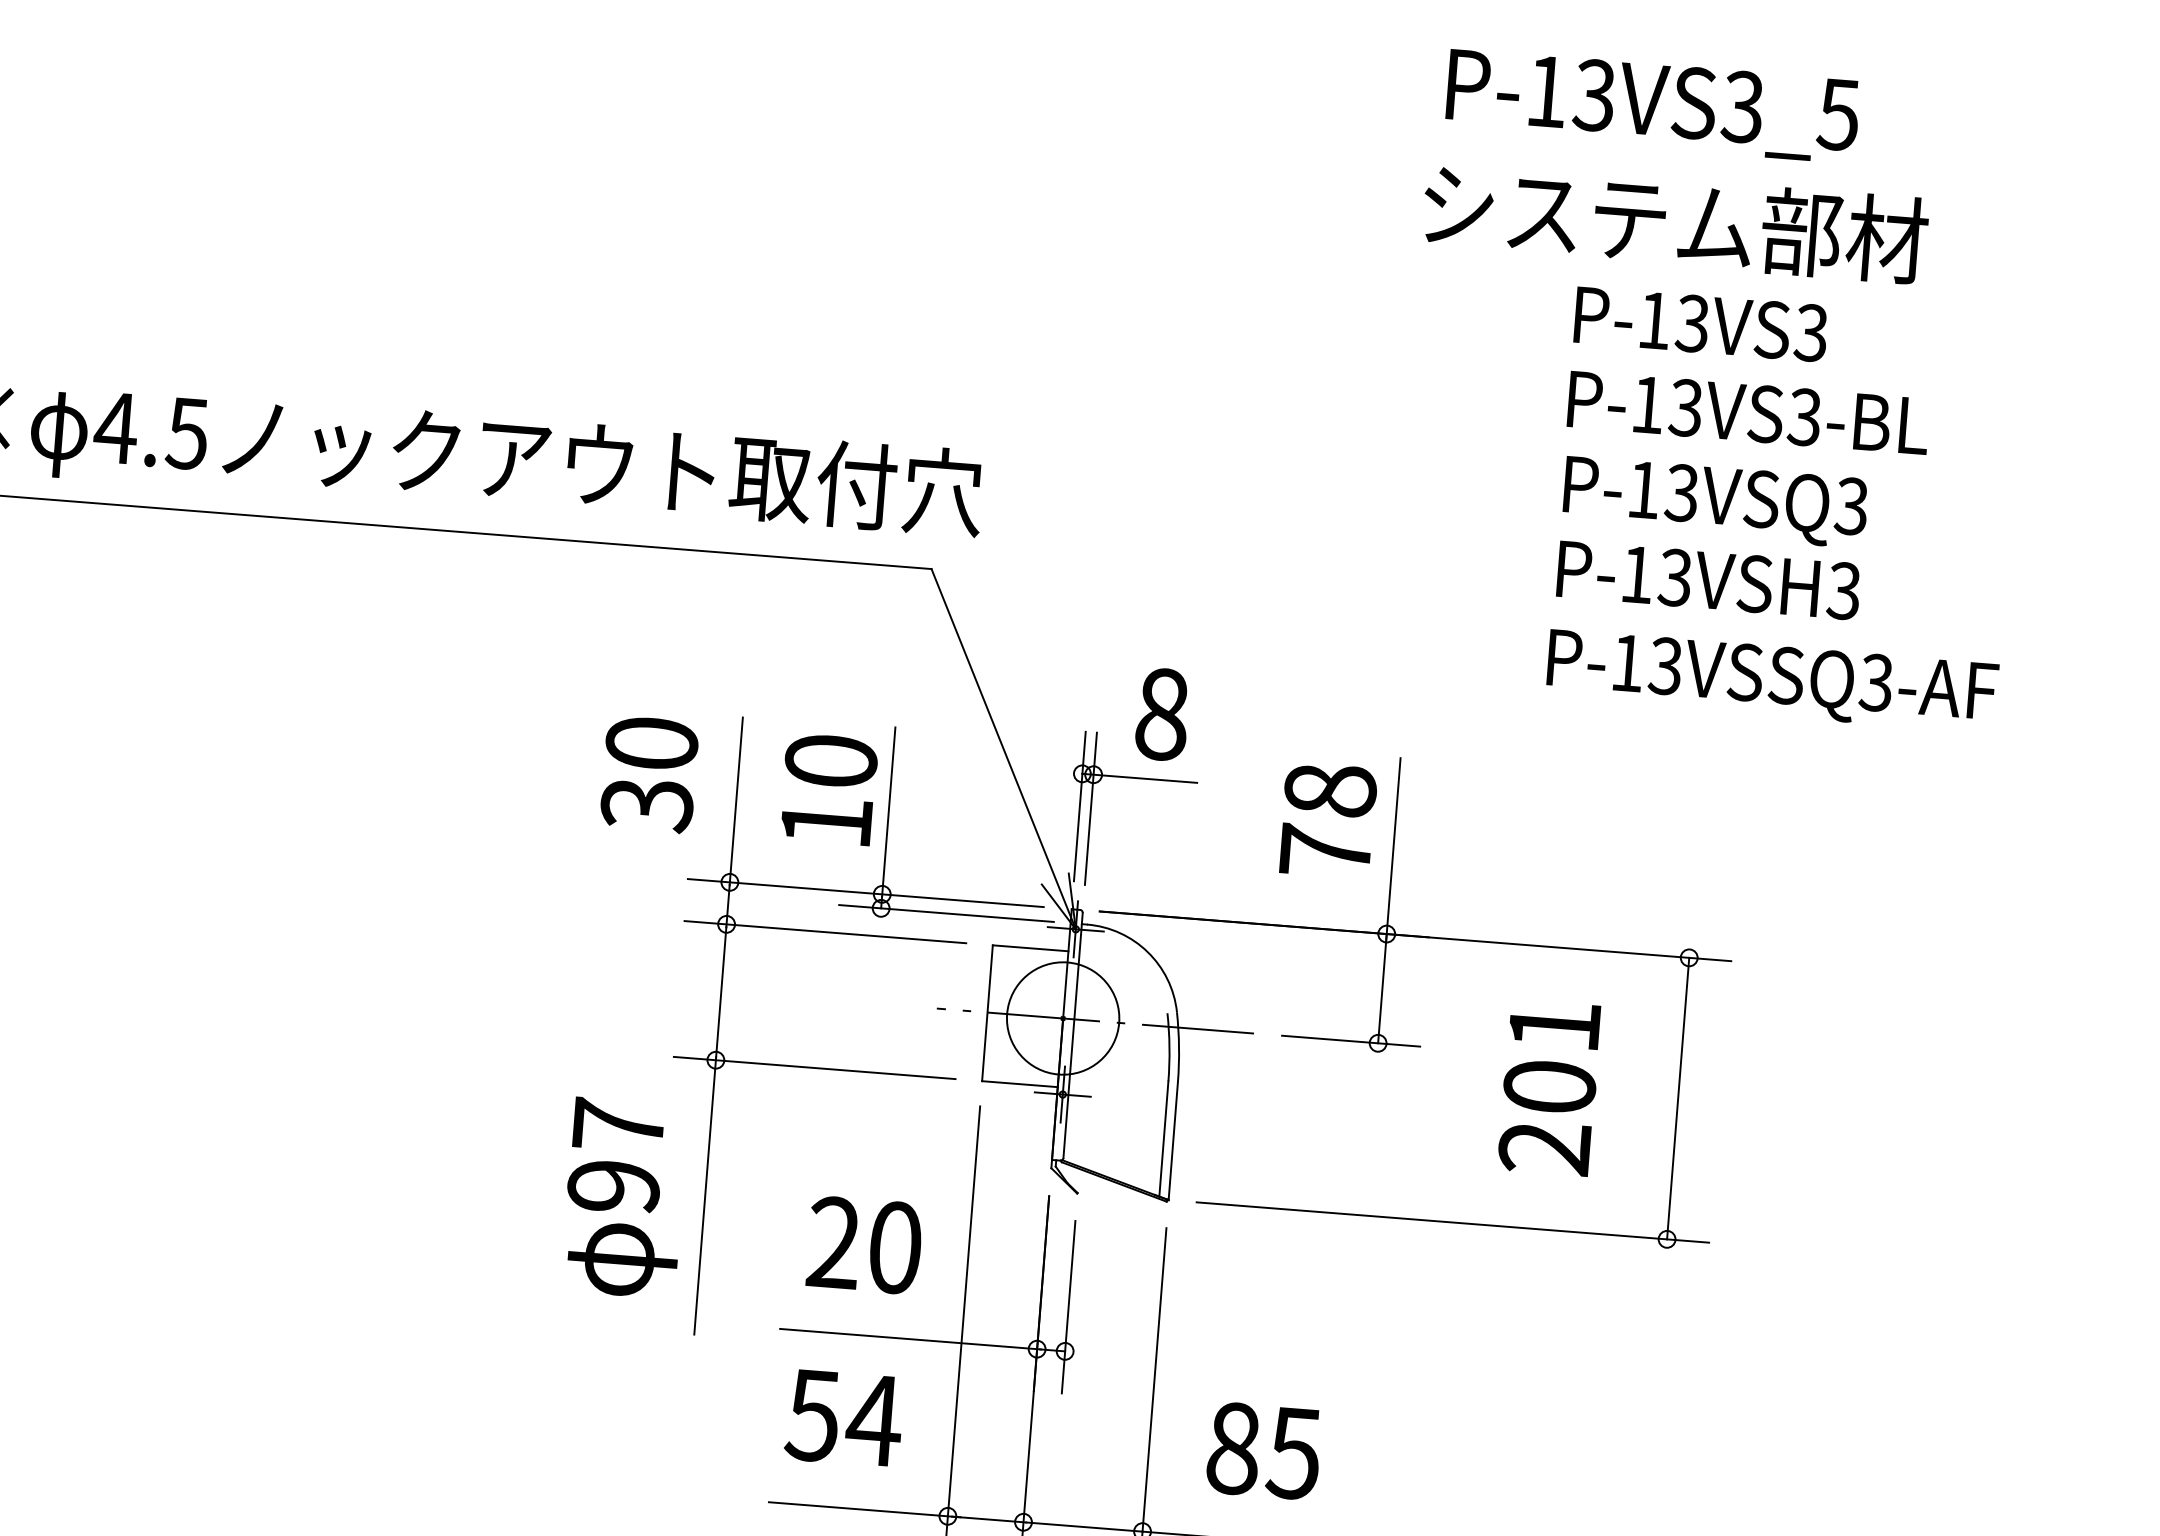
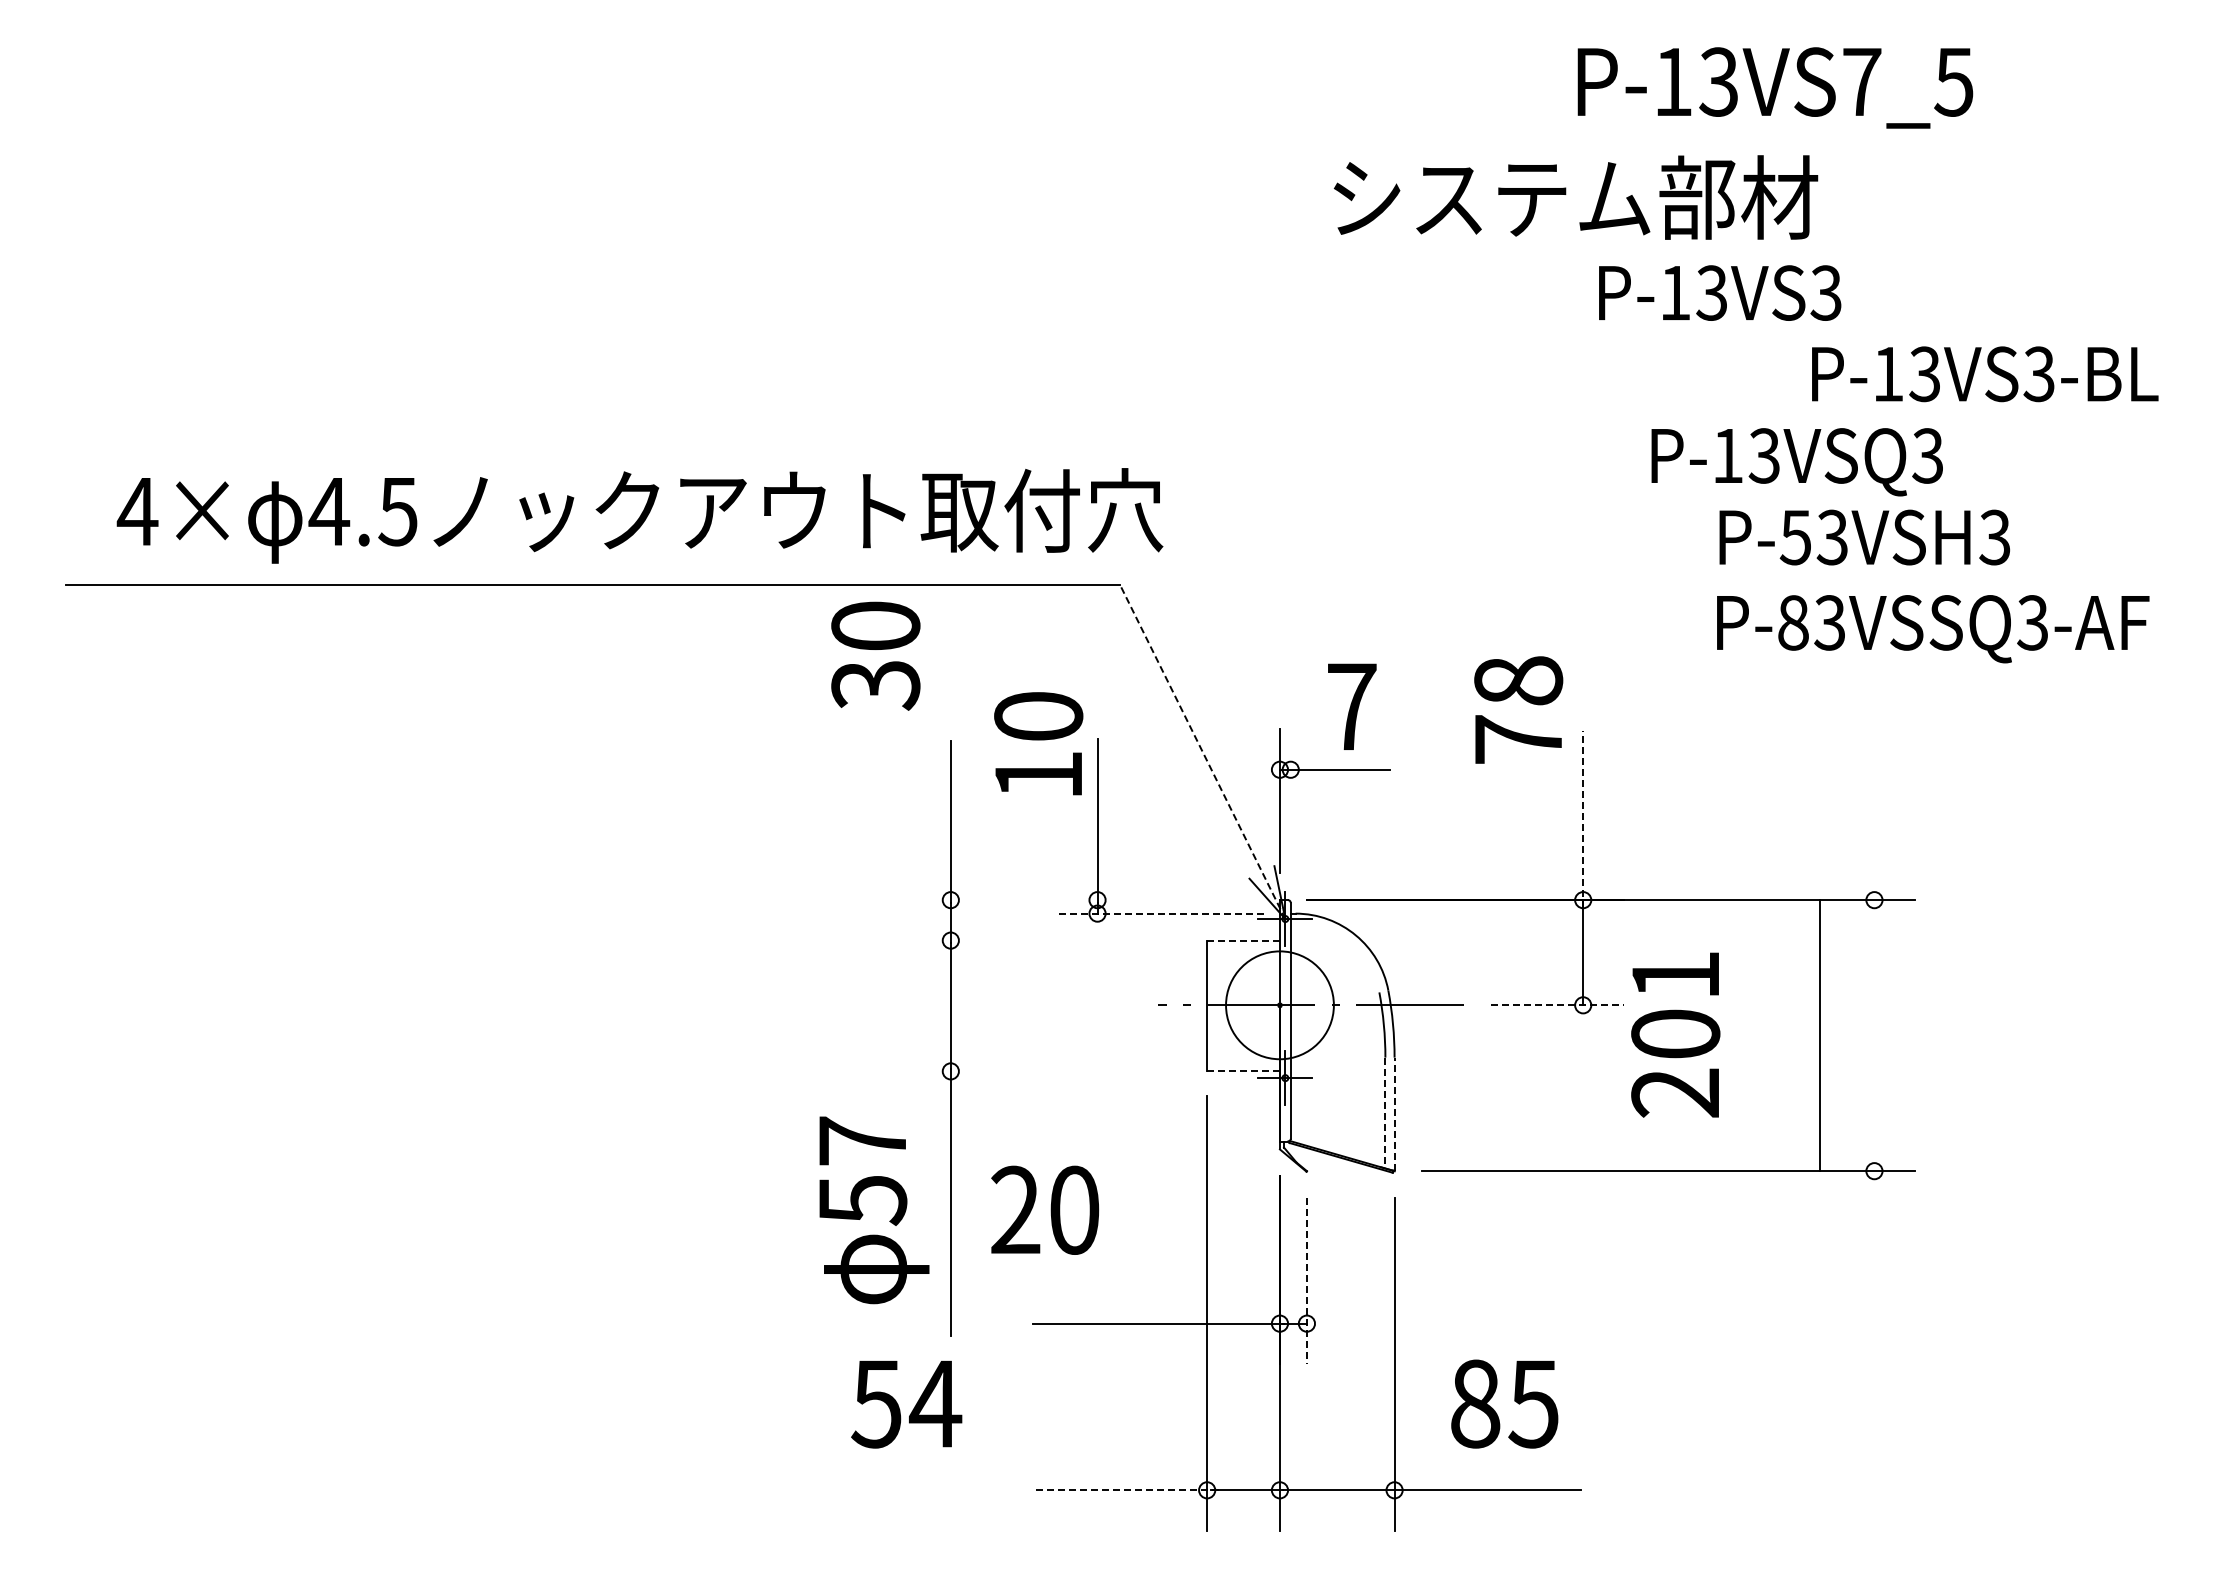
text: (1742, 106) -> (1861, 81), P-13VS3_5 -> P-13VS7_5
text: (1675, 222) -> (1575, 197), moved
text: (1701, 323) -> (1720, 292), moved
text: (1748, 413) -> (1985, 374), moved
text: (1714, 502) -> (1796, 462), moved
text: (1635, 574) -> (1794, 537), P-13VSH3 -> P-53VSH3
text: (1627, 662) -> (1793, 622), P-13VSSQ3-AF -> P-83VSSQ3-AF
text: (1161, 713) -> (1351, 706), 8 -> 7
line: (1003, 748) -> (1202, 751), solid -> dashed
text: (649, 773) -> (875, 655), moved
text: (828, 789) -> (1038, 743), moved
line: (1090, 808) -> (1290, 802), removed
text: (1328, 820) -> (1518, 709), moved
line: (1393, 850) -> (1583, 819), solid -> dashed
line: (865, 893) -> (1081, 900), removed
line: (945, 913) -> (1159, 913), solid -> dashed
line: (824, 932) -> (1045, 940), removed
line: (1030, 948) -> (1243, 940), solid -> dashed
line: (1351, 1041) -> (1557, 1005), solid -> dashed
line: (814, 1068) -> (1045, 1071), removed
line: (1019, 1084) -> (1243, 1071), solid -> dashed
text: (1549, 1087) -> (1675, 1034), moved
line: (1678, 1098) -> (1820, 1035), moved
line: (1163, 1139) -> (1385, 1113), solid -> dashed
line: (1173, 1141) -> (1394, 1114), solid -> dashed
text: (613, 1187) -> (862, 1200), 97 -> 57
text: (865, 1244) -> (1045, 1209), moved
line: (1068, 1307) -> (1306, 1281), solid -> dashed
text: (844, 1418) -> (906, 1404), moved
line: (864, 1509) -> (1126, 1490), solid -> dashed

